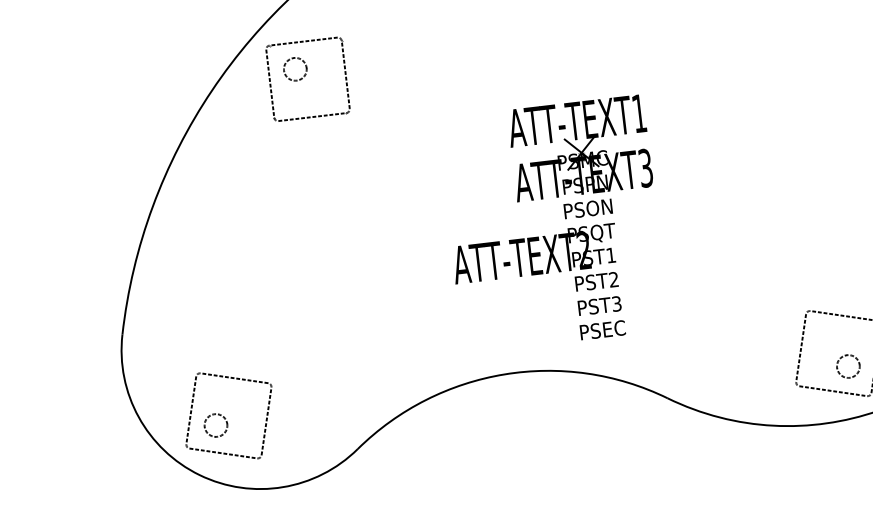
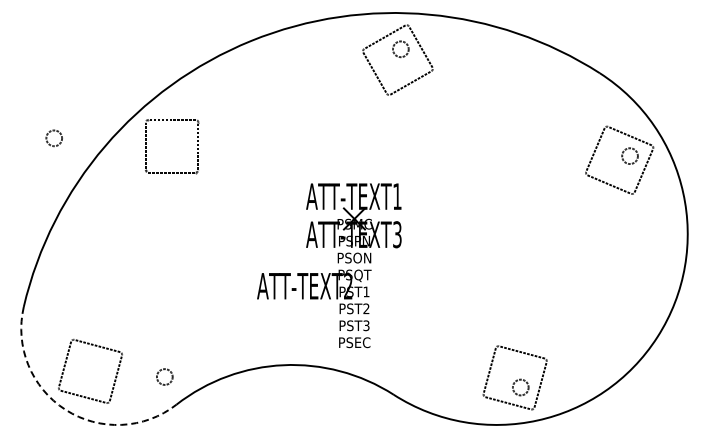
circle: (294, 69) -> (53, 138), moved
circle: (215, 424) -> (164, 376), moved
arc: (199, 474) -> (65, 409), solid -> dashed

